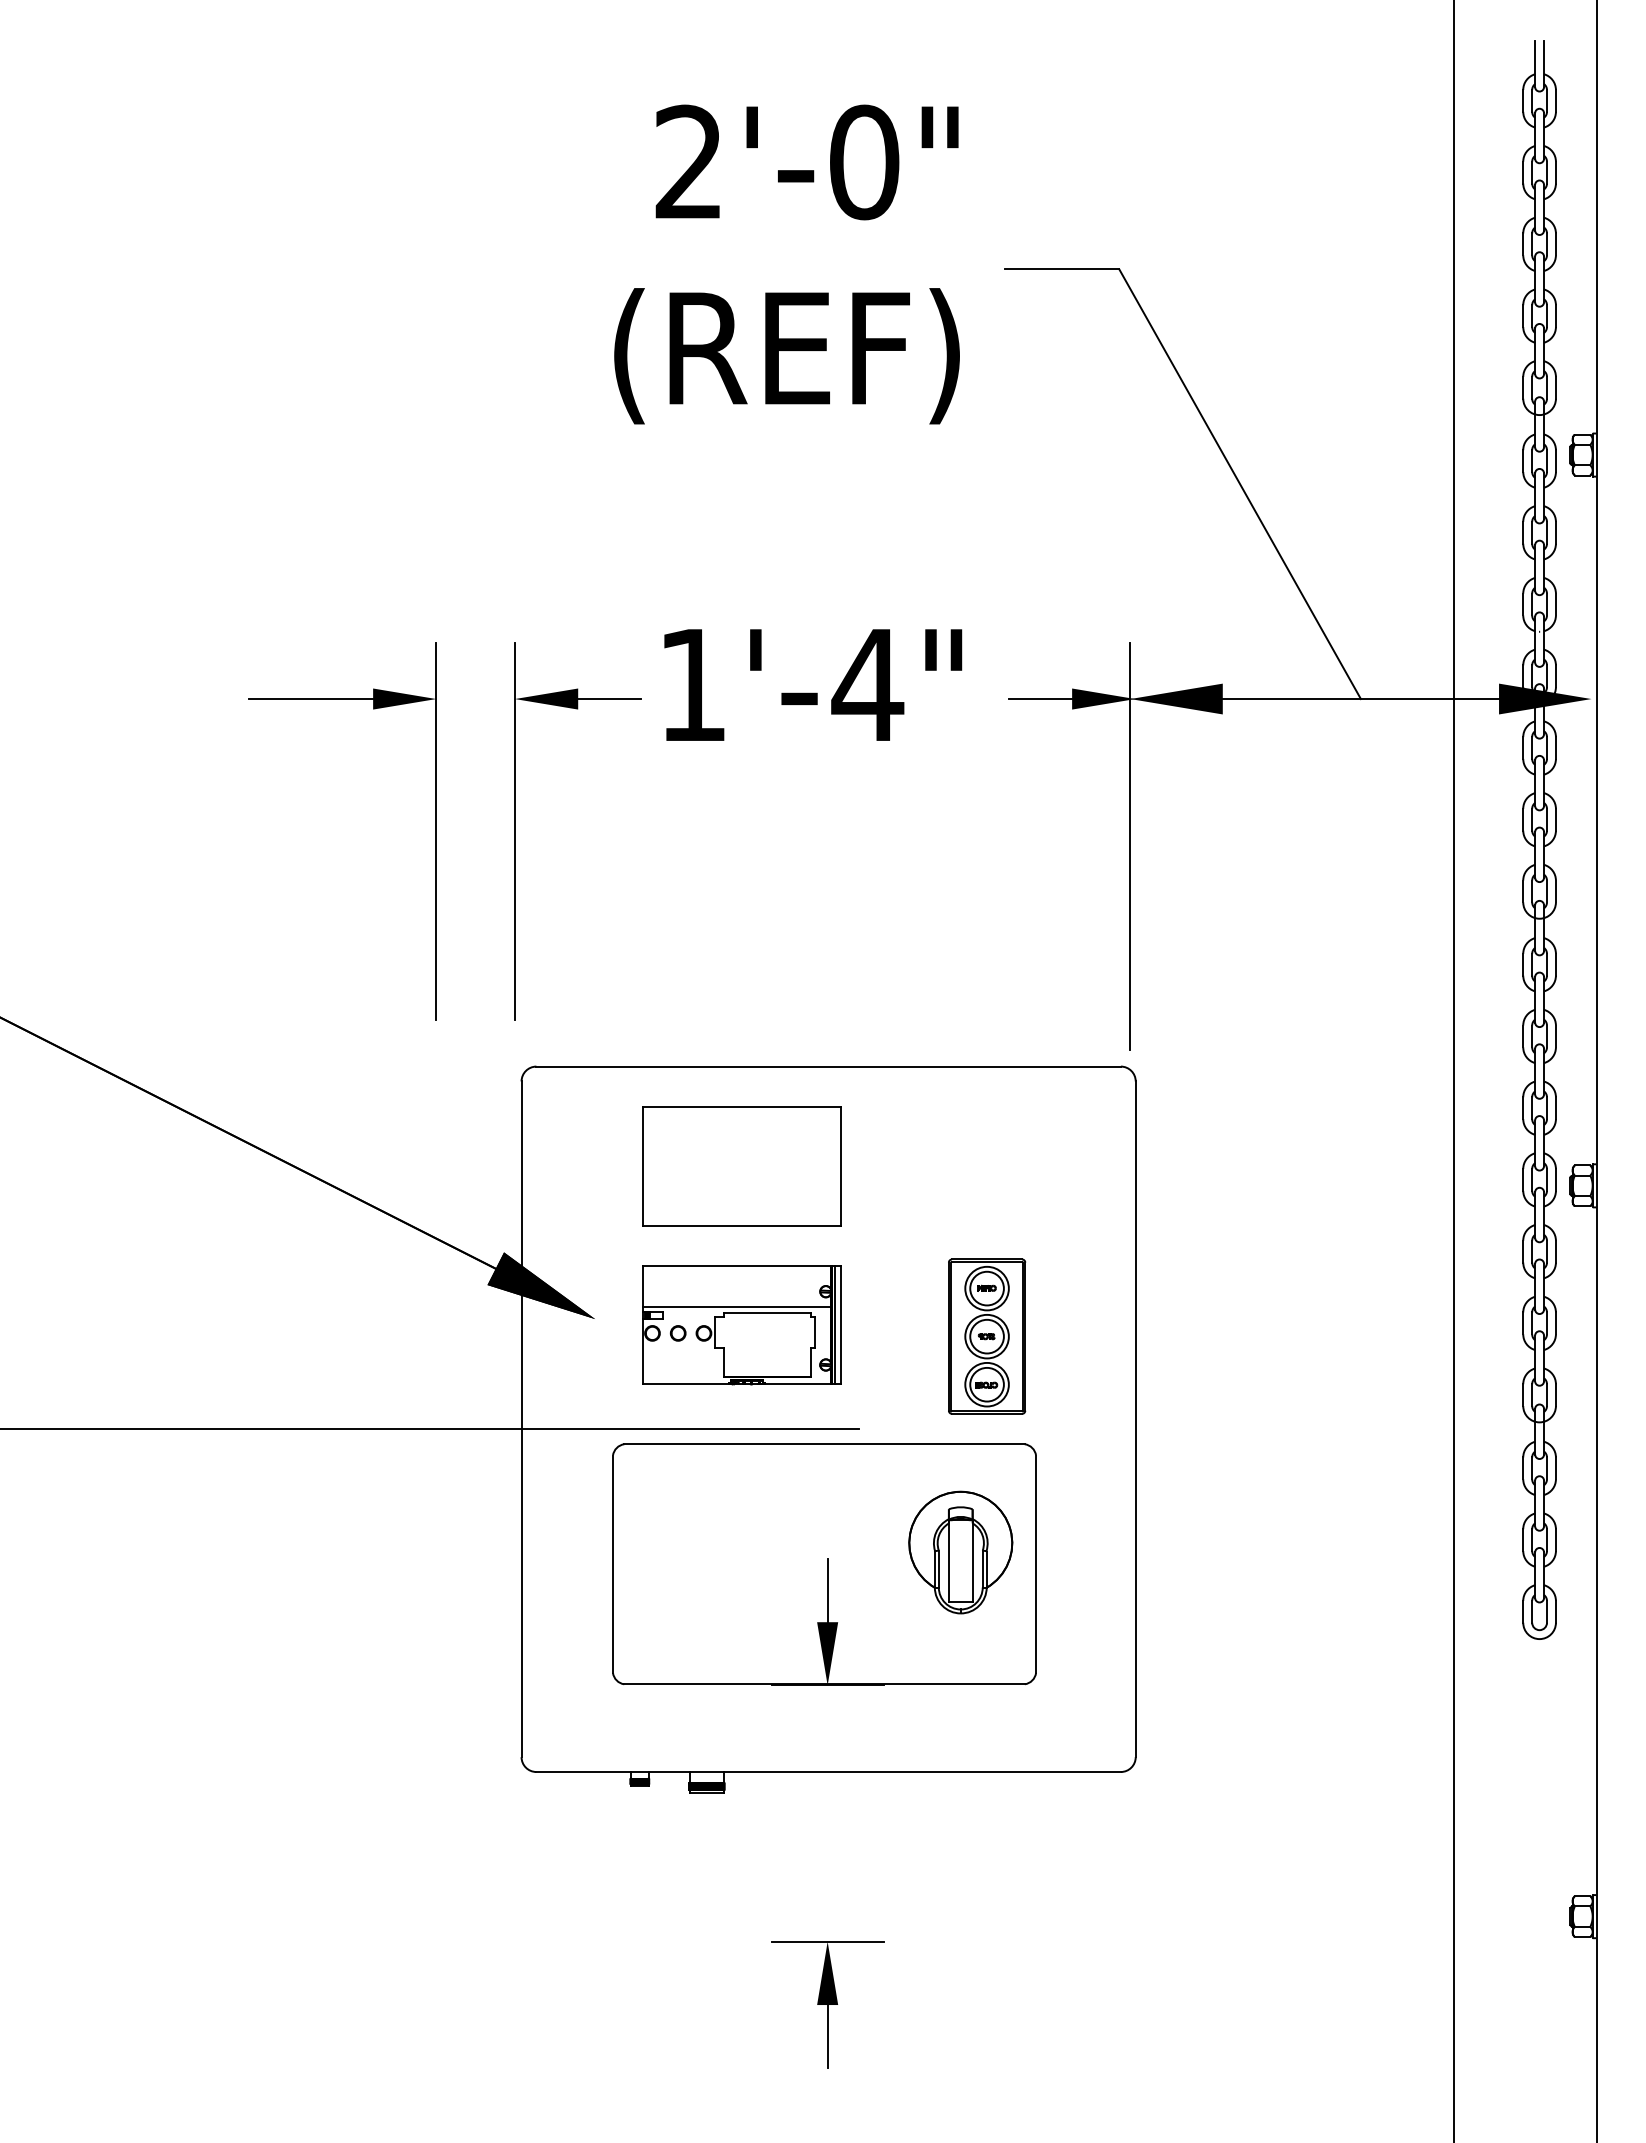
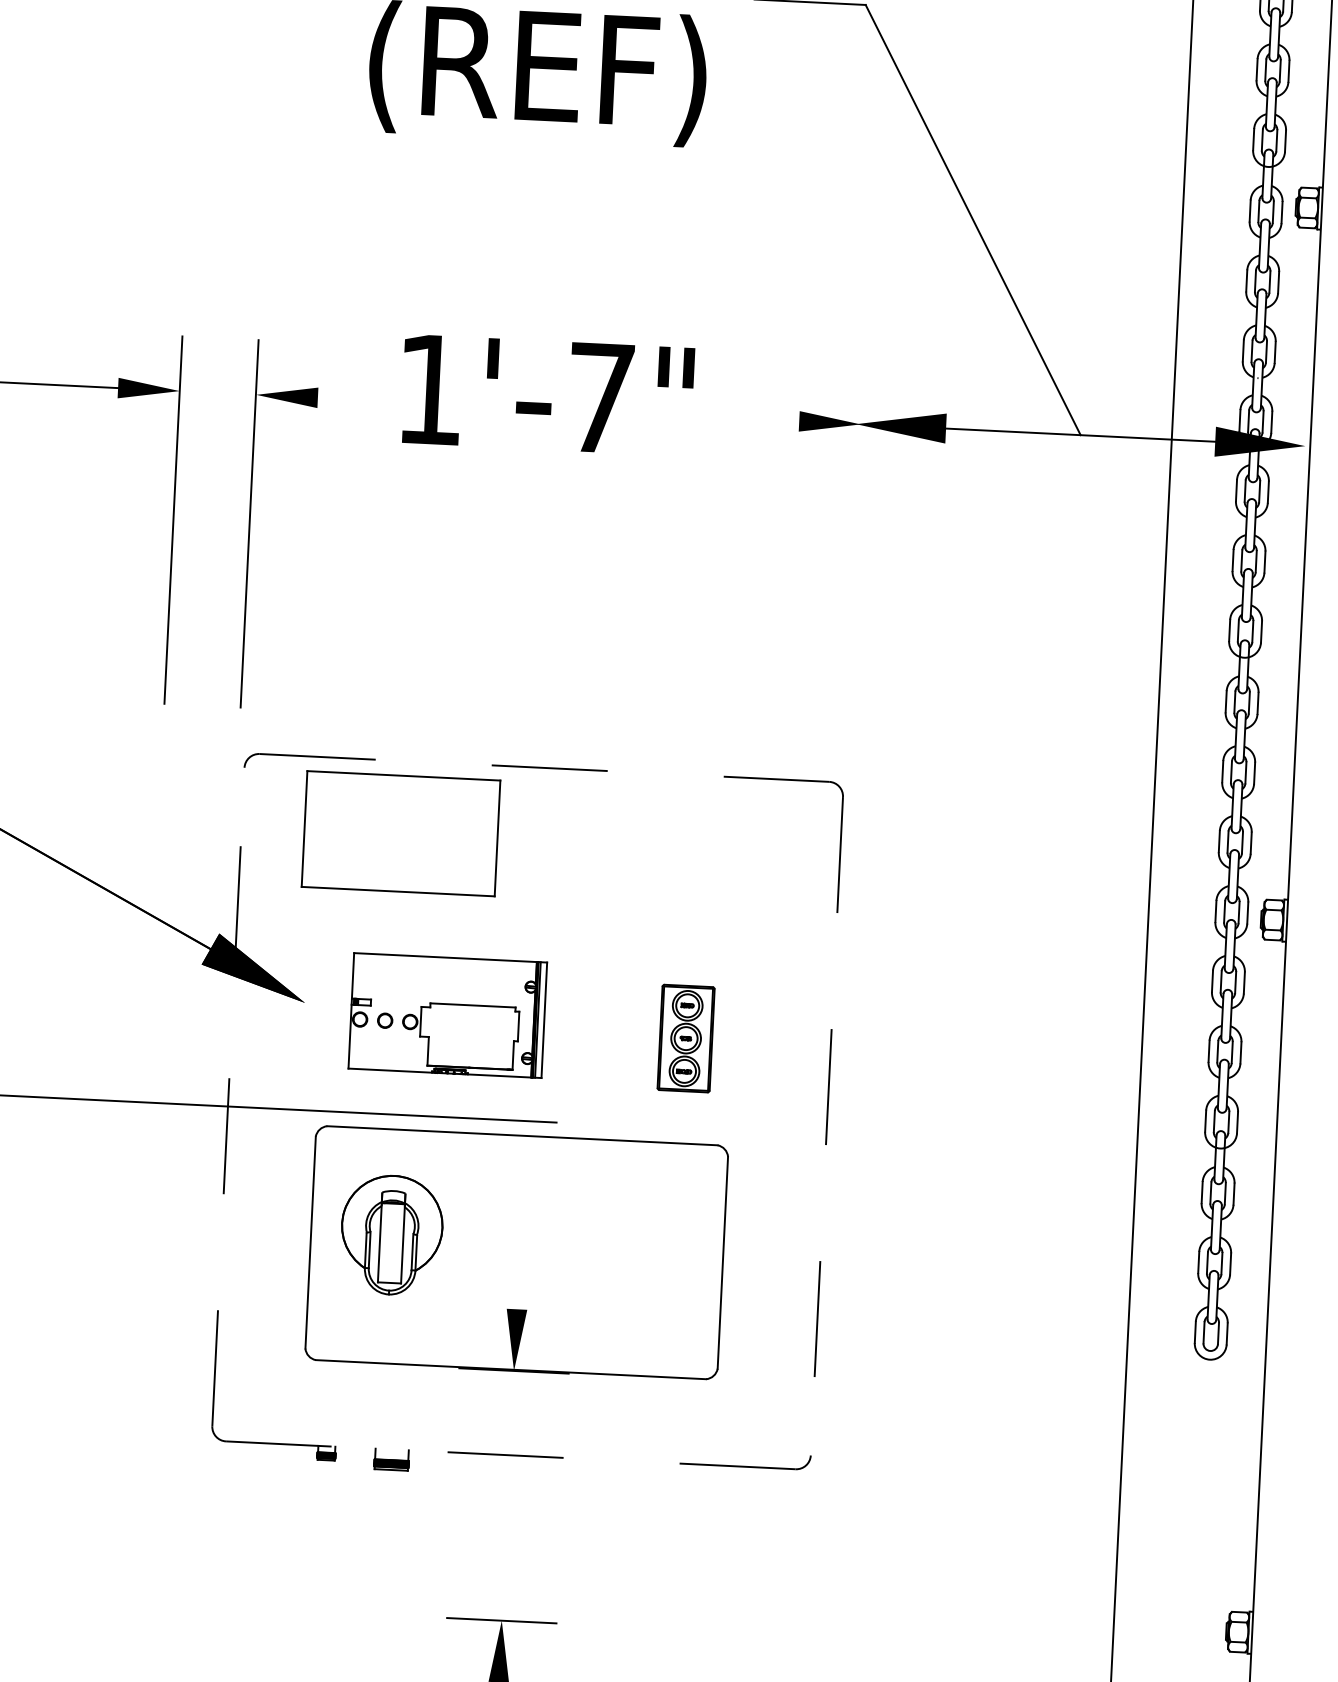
text: (867, 684) -> (600, 397), 1'-4" -> 1'-7"
line: (609, 699) -> (348, 399), removed
line: (1040, 699) -> (768, 420), removed
line: (1130, 845) -> (849, 566), removed
line: (829, 1066) -> (545, 767), solid -> dashed
part: (741, 1166) -> (400, 834), moved
line: (736, 1307) -> (443, 998), removed
part: (987, 1336) -> (686, 1038), size x0.7
line: (521, 1419) -> (228, 1097), solid -> dashed
line: (1135, 1419) -> (826, 1126), solid -> dashed
part: (960, 1552) -> (391, 1235), moved
line: (827, 1590) -> (518, 1278), removed
line: (828, 1772) -> (510, 1455), solid -> dashed

